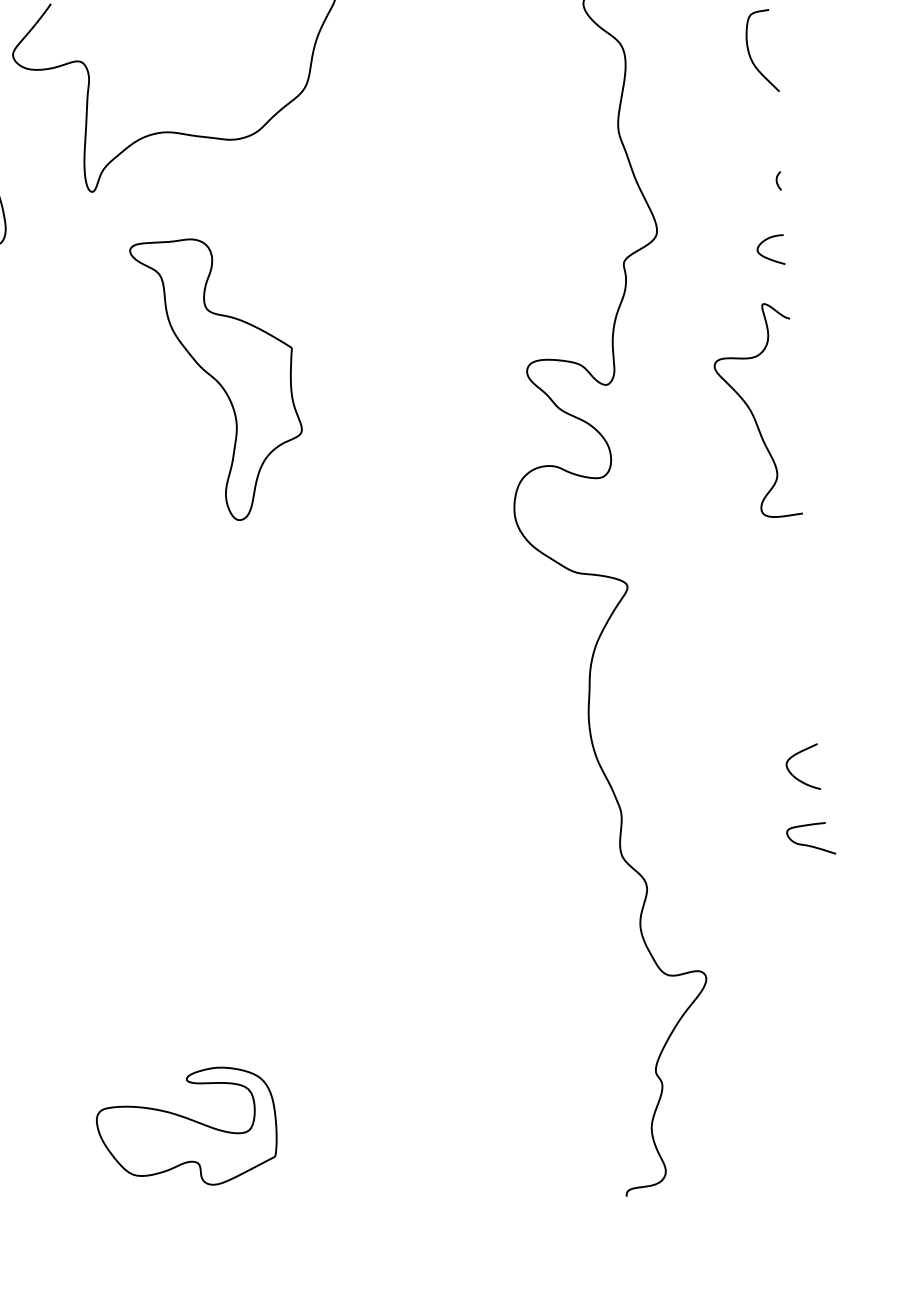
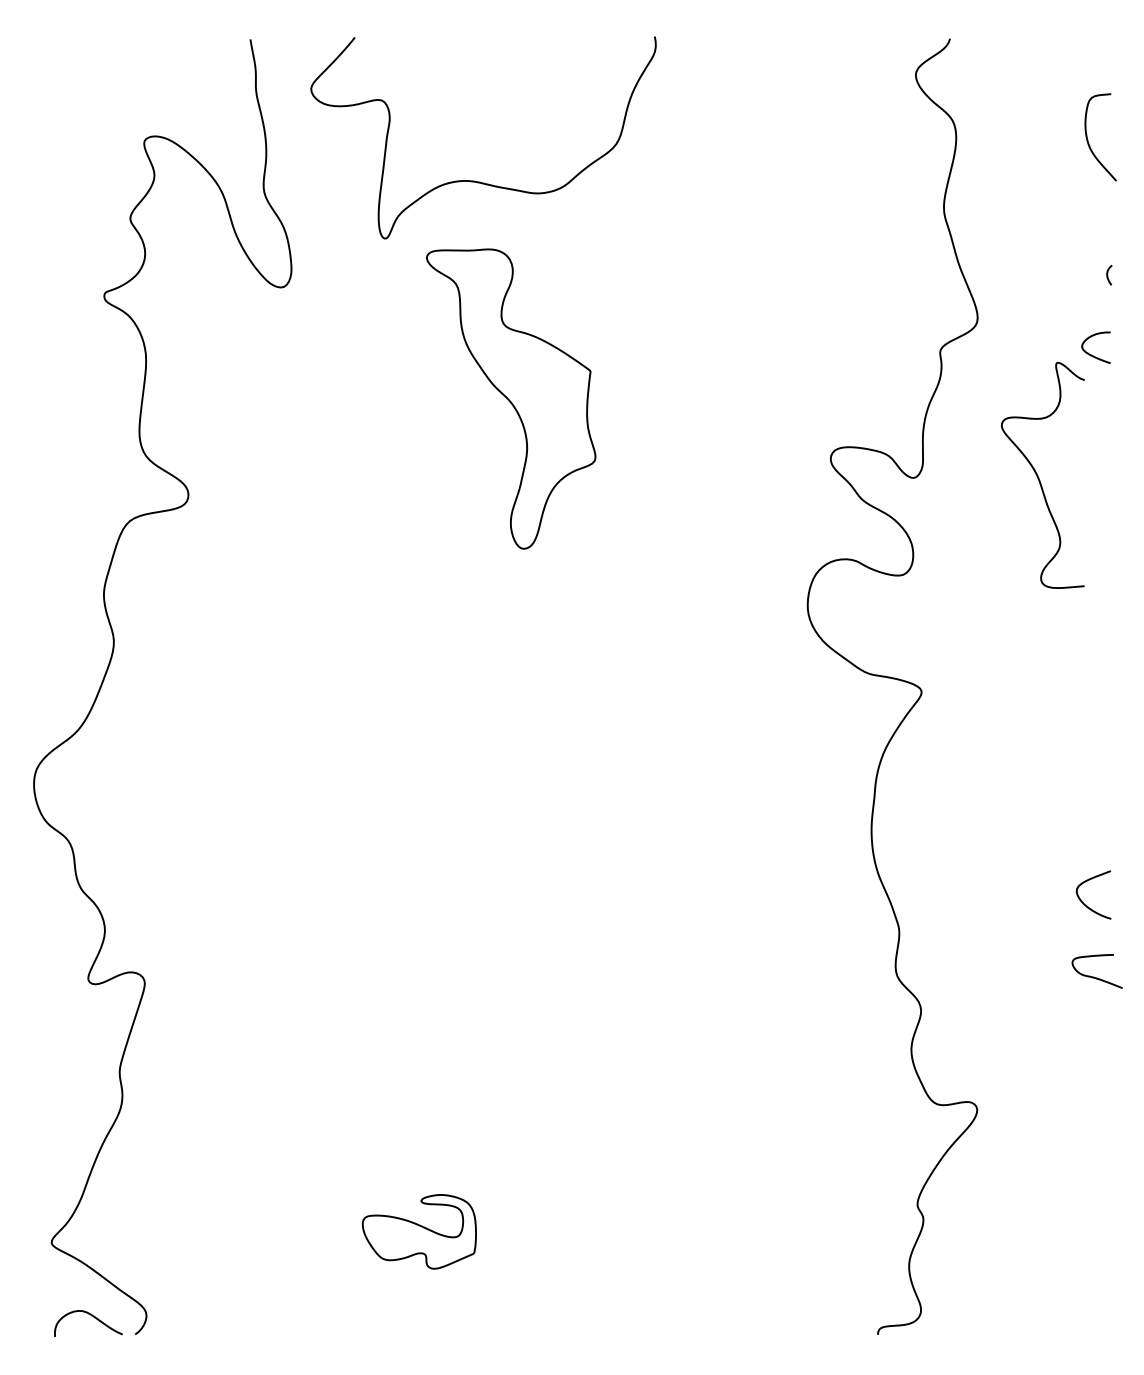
part: (218, 378) -> (511, 398), moved
curve: (752, 411) -> (1038, 475), moved
part: (186, 1127) -> (419, 1231), size x0.6

